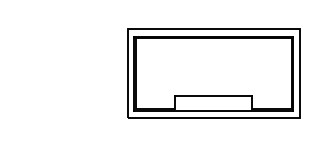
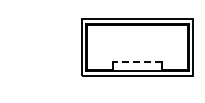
line: (213, 95) -> (137, 61), solid -> dashed

